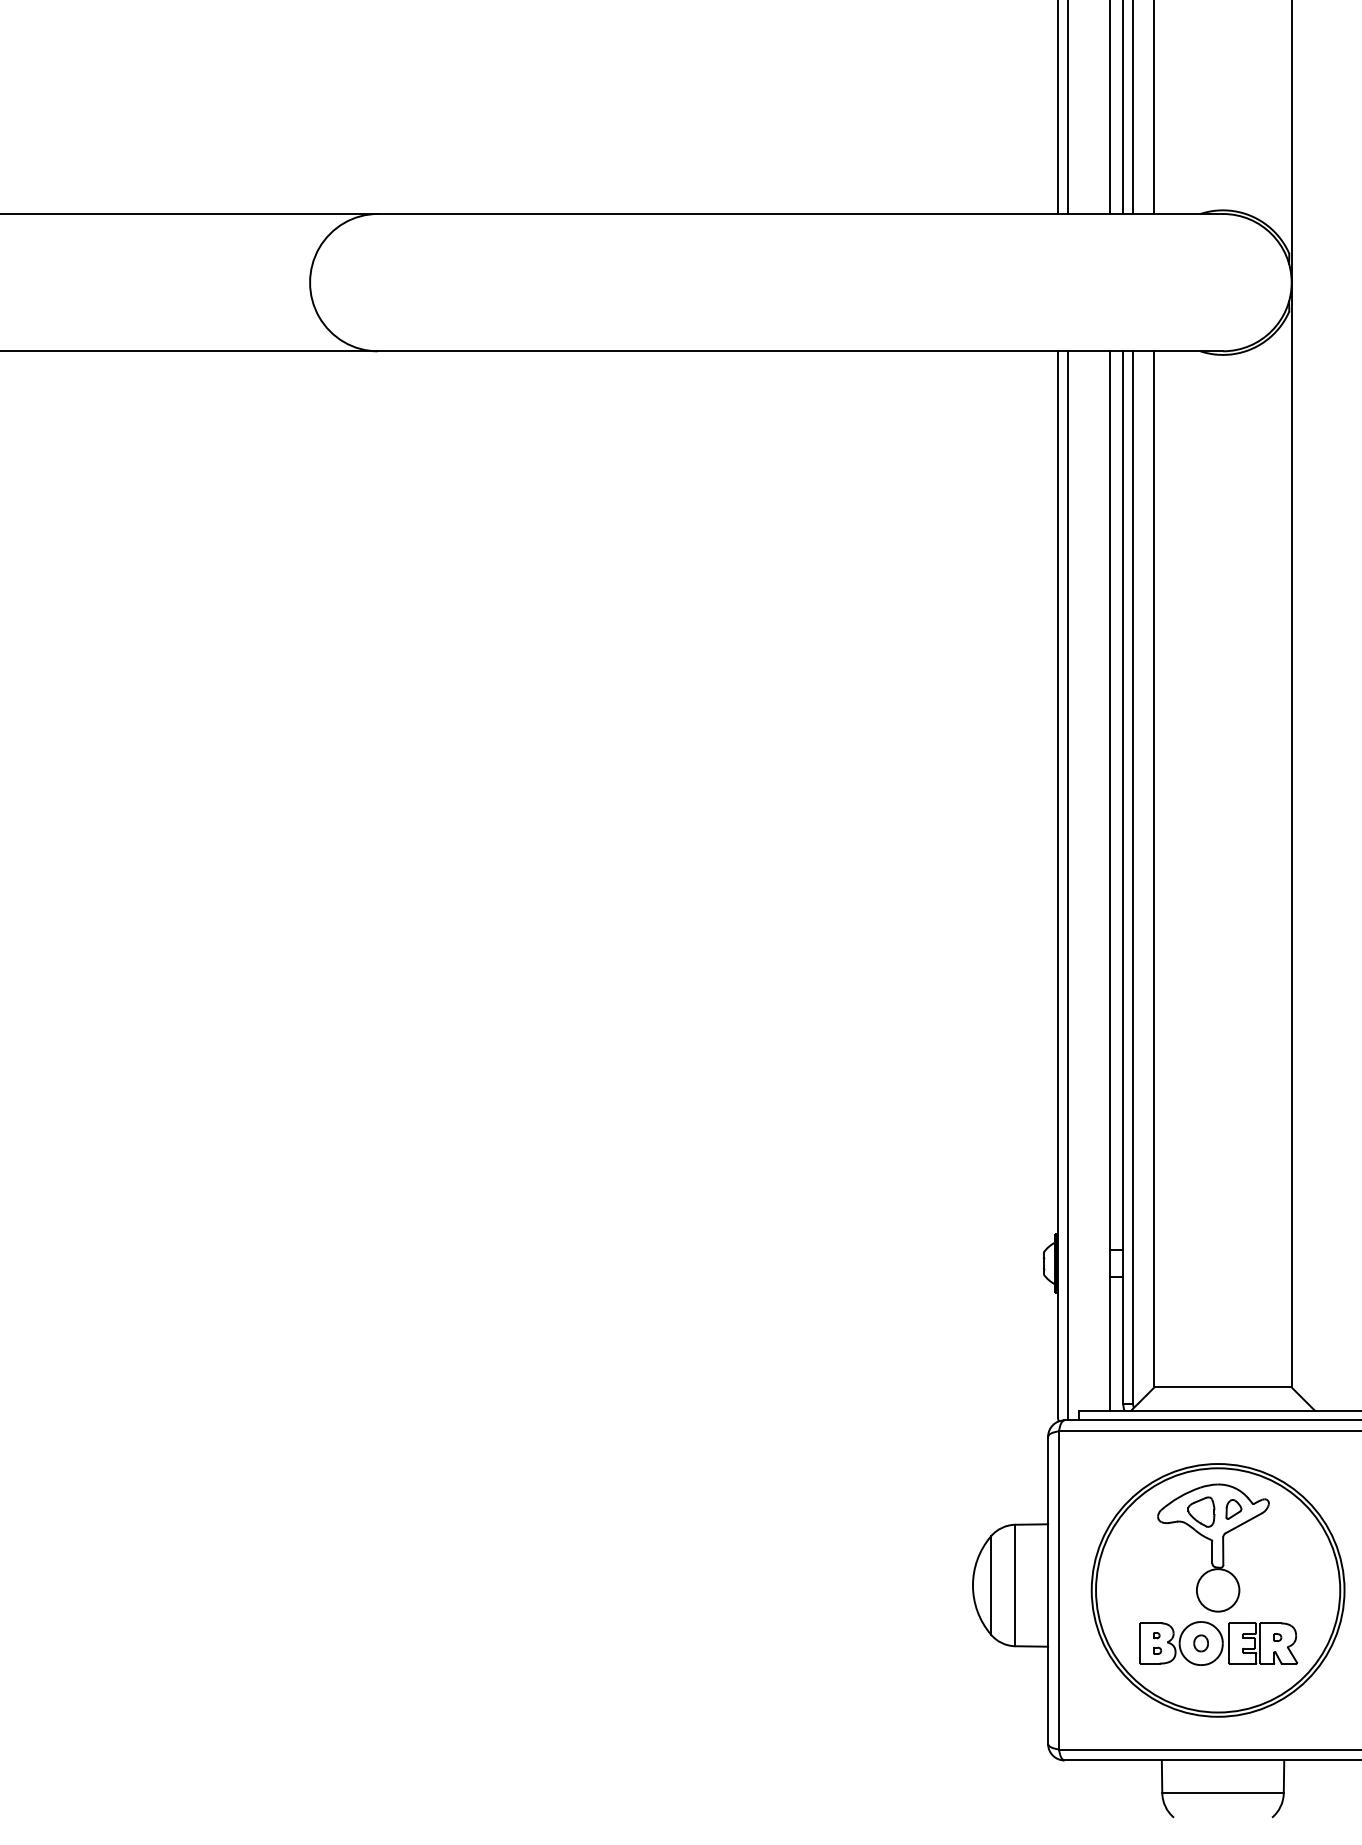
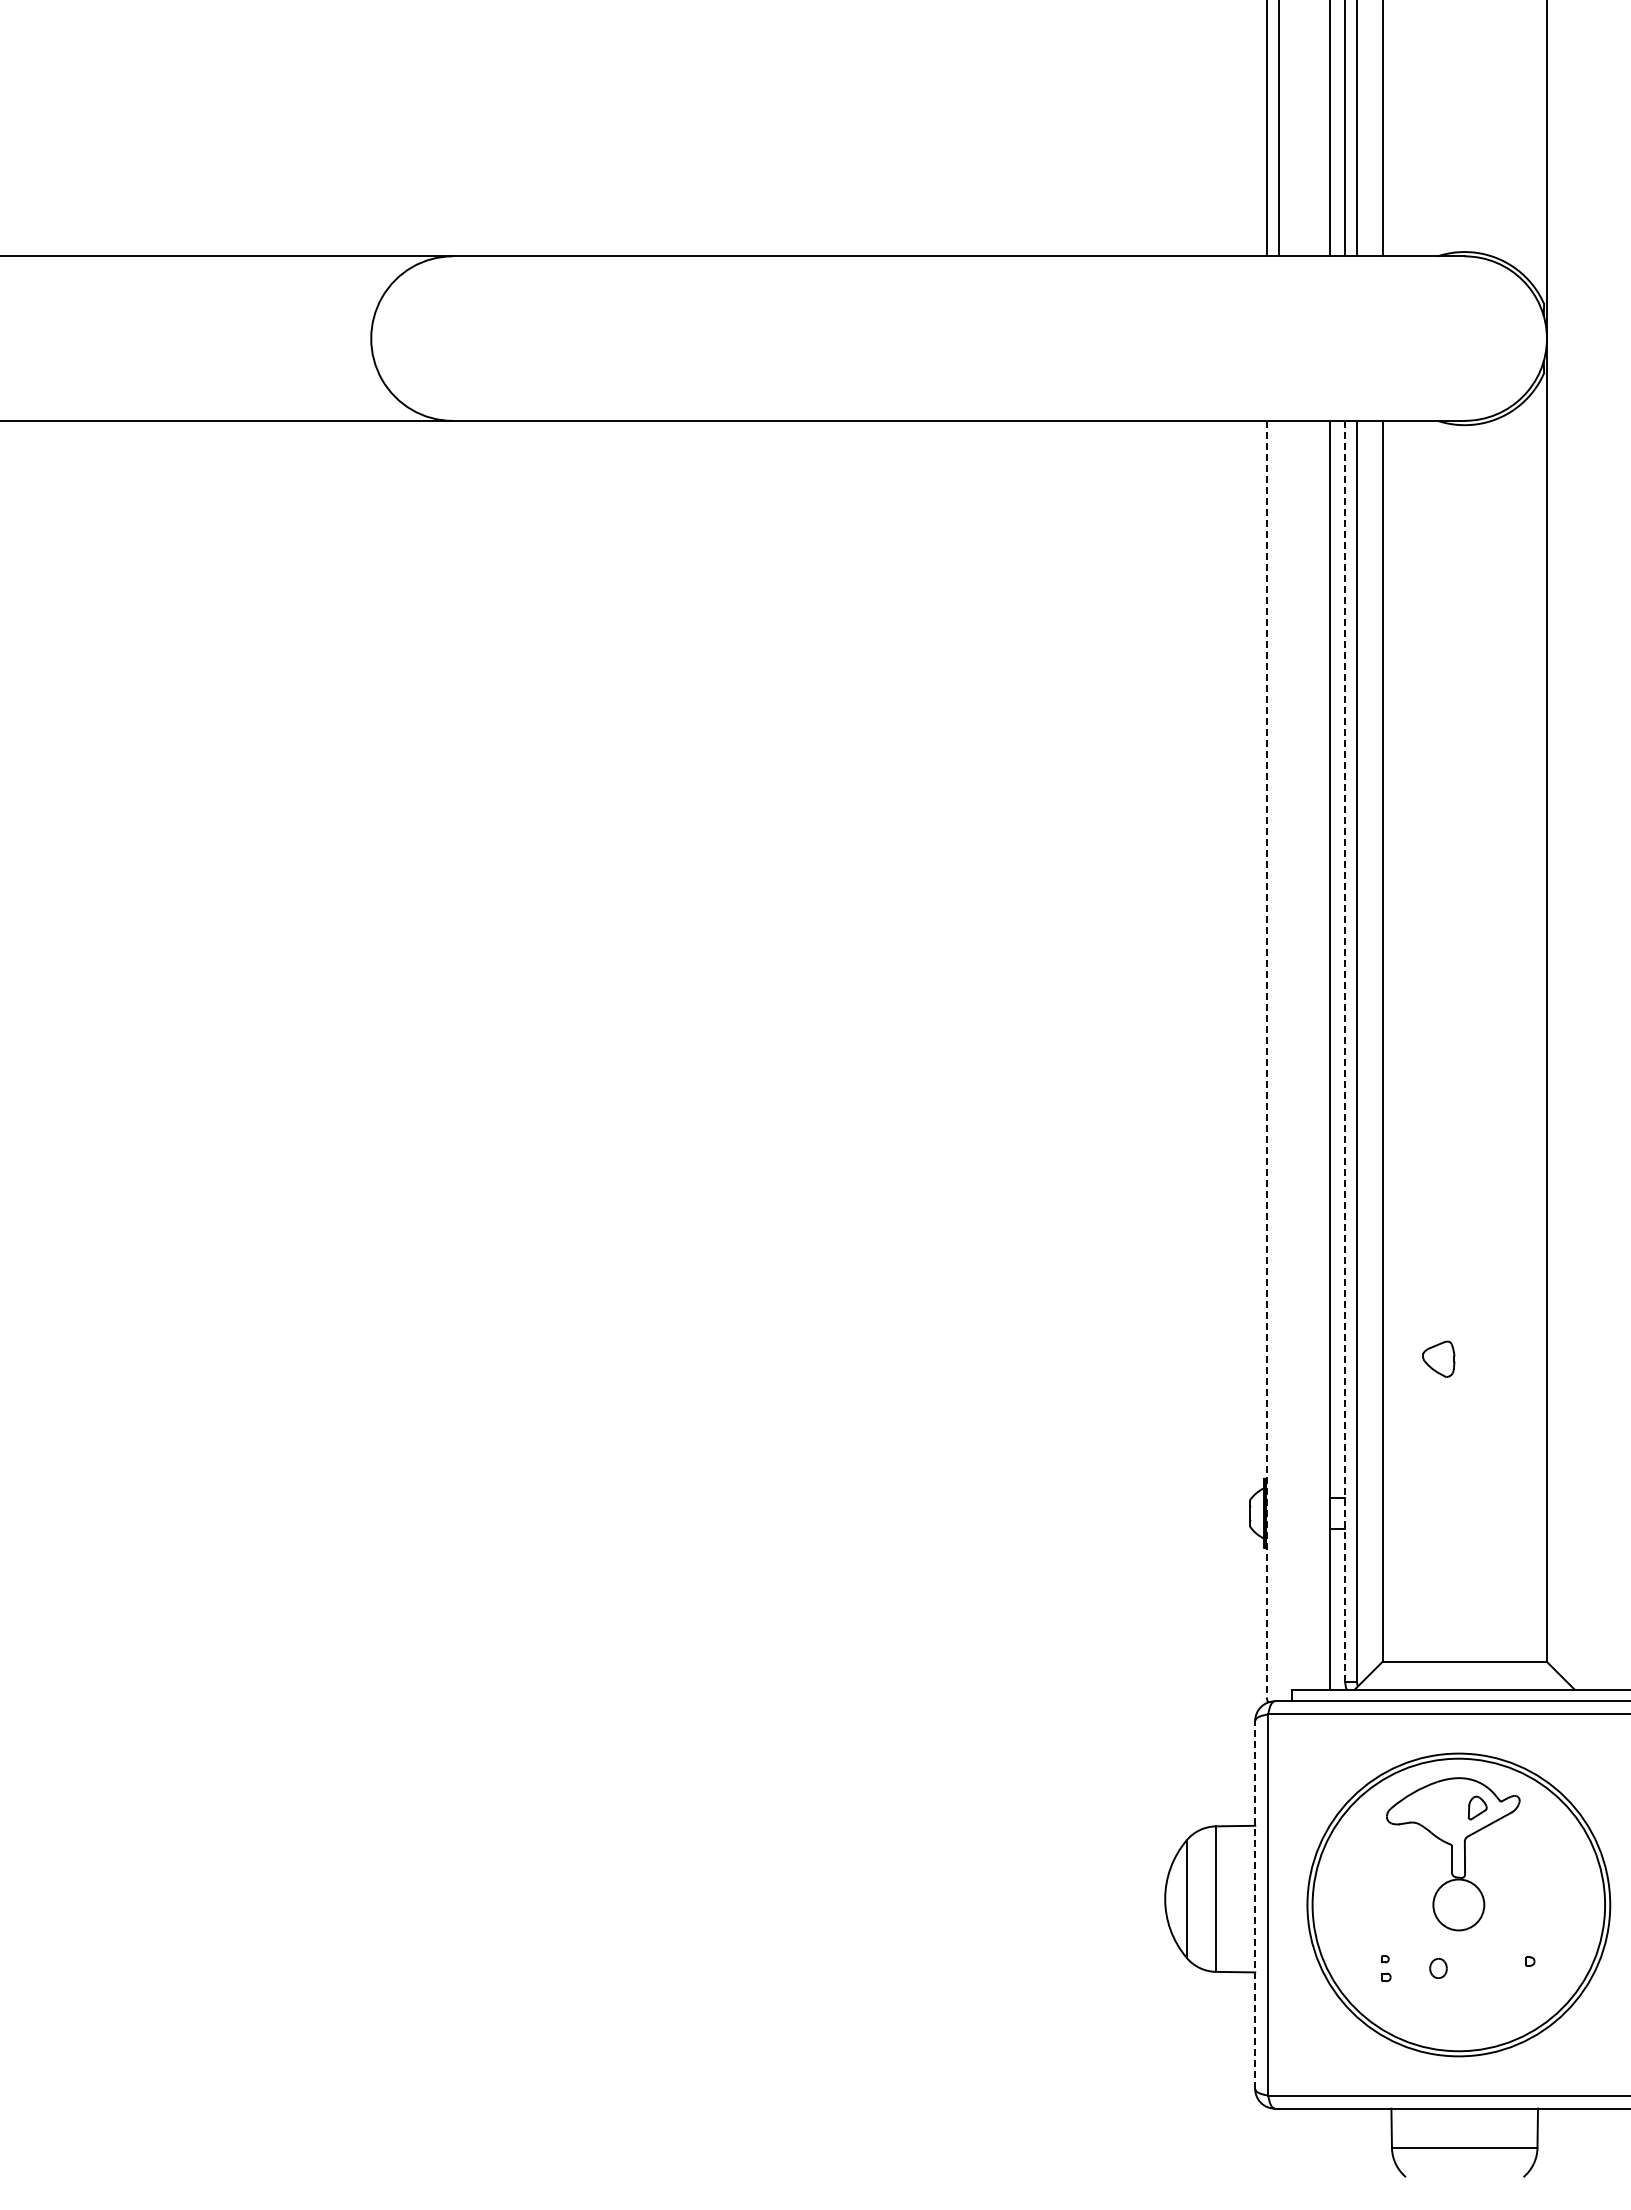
line: (1123, 877) -> (1345, 1051), solid -> dashed
line: (1057, 884) -> (1266, 1059), solid -> dashed
line: (1067, 885) -> (1278, 1060), removed
part: (1201, 1511) -> (1438, 1358), moved
line: (1048, 1590) -> (1255, 1904), solid -> dashed
part: (1218, 1643) -> (1459, 1968), removed

